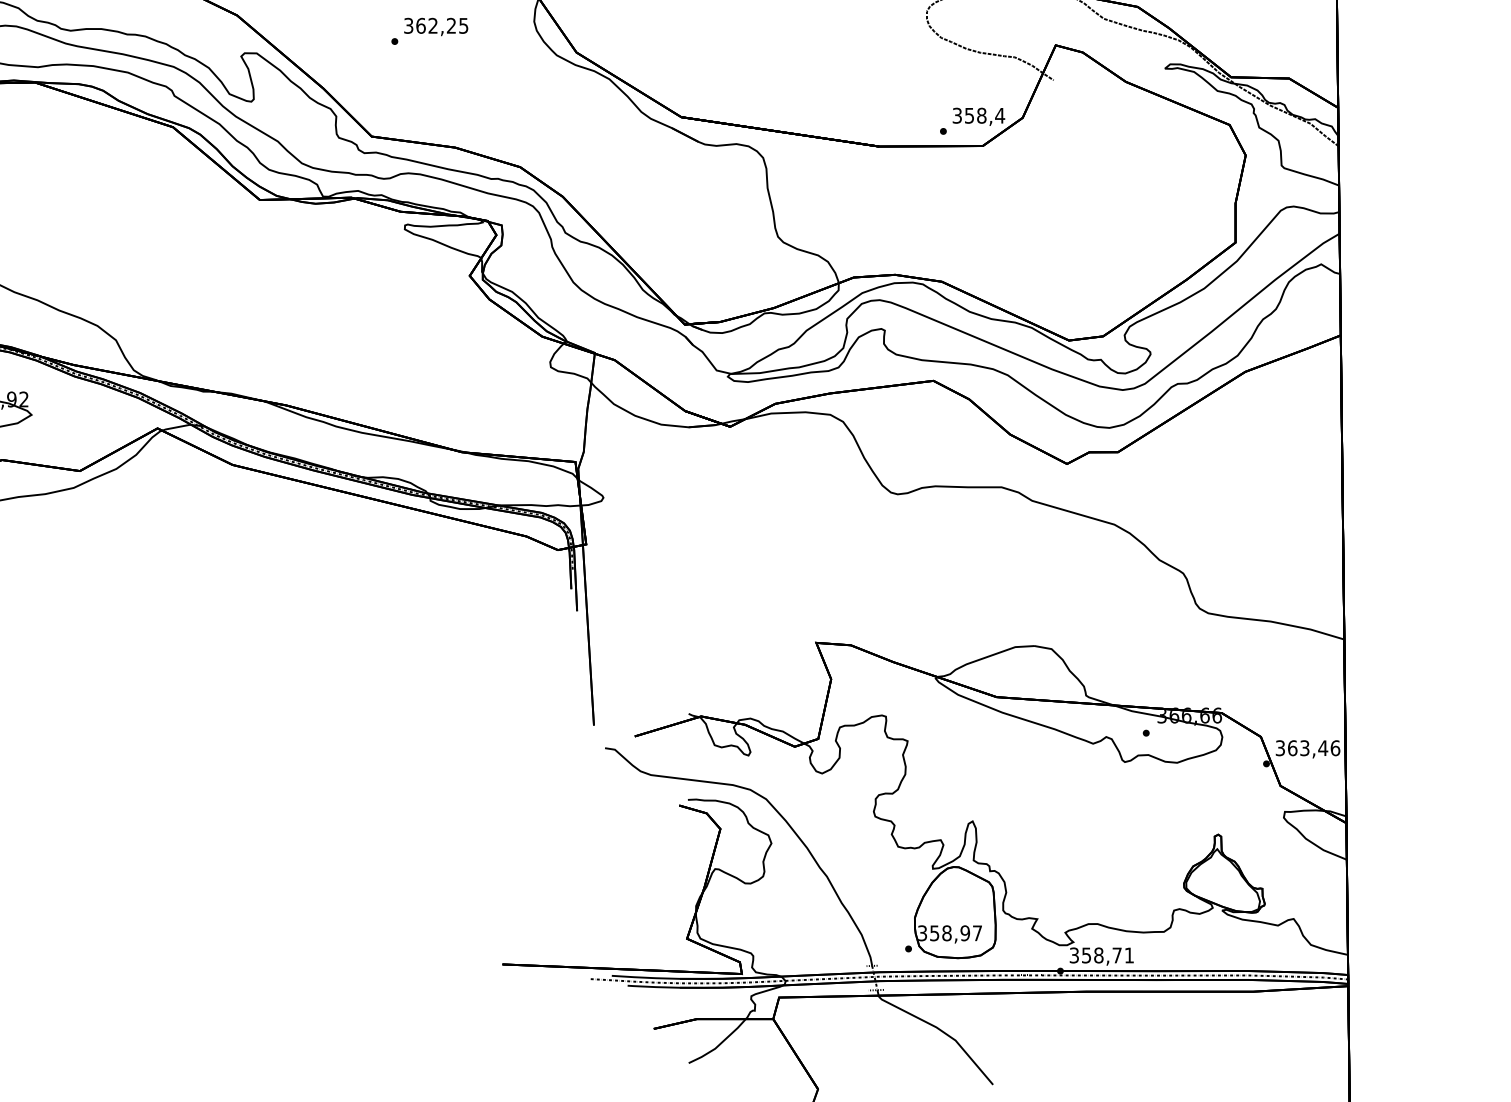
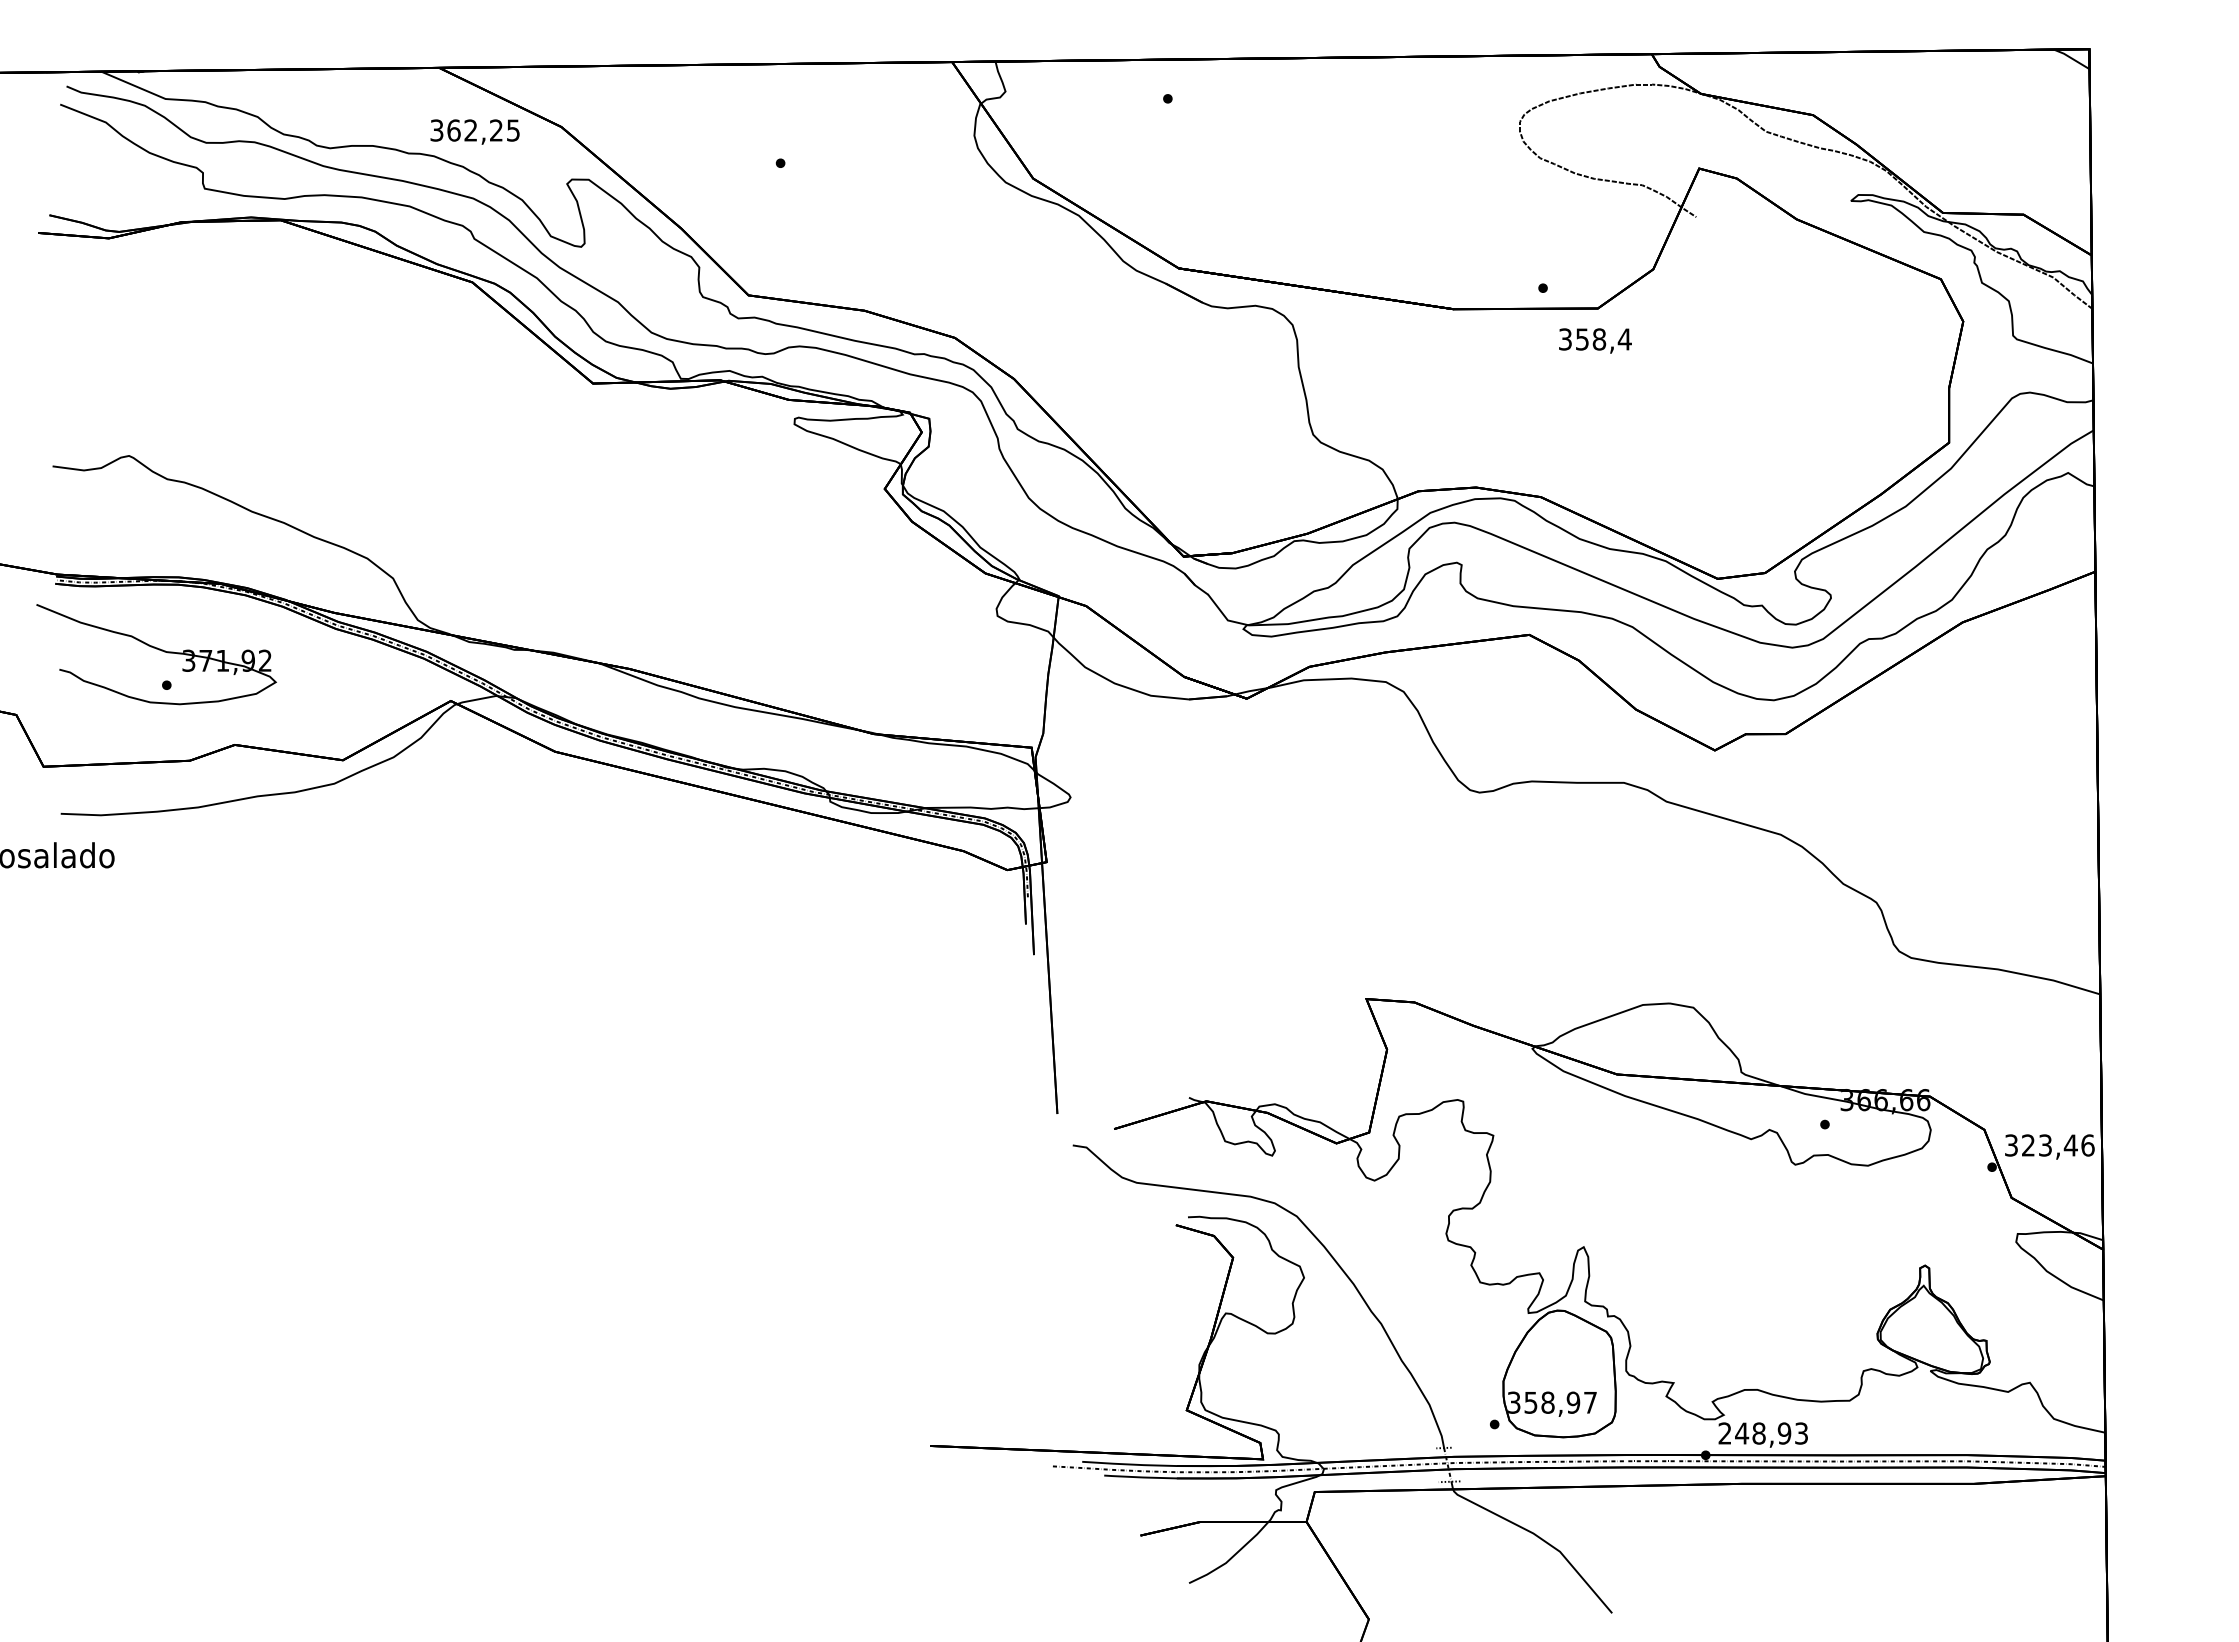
text: (435, 26) -> (474, 131), moved
text: (978, 116) -> (1595, 340), moved
text: (1292, 748) -> (2028, 1145), 363,46 -> 323,46
text: (1101, 955) -> (1762, 1433), 358,71 -> 248,93

